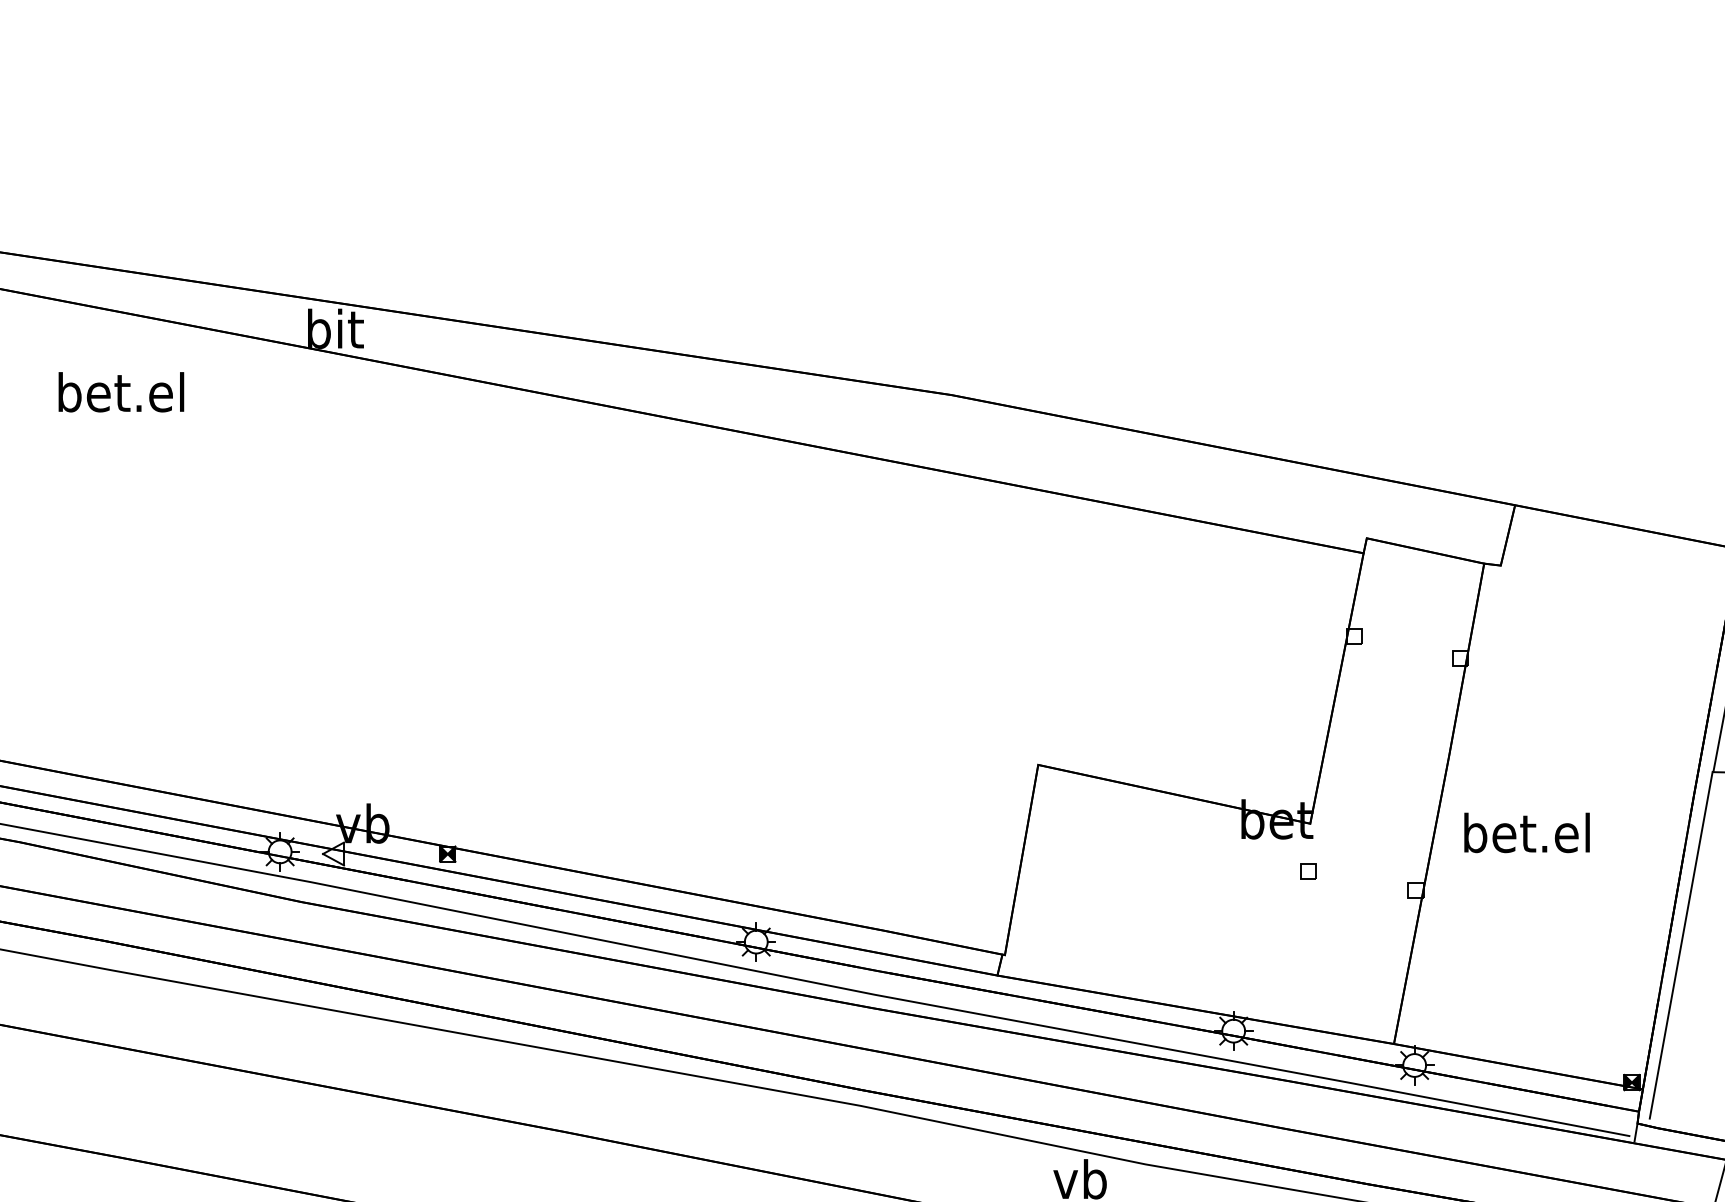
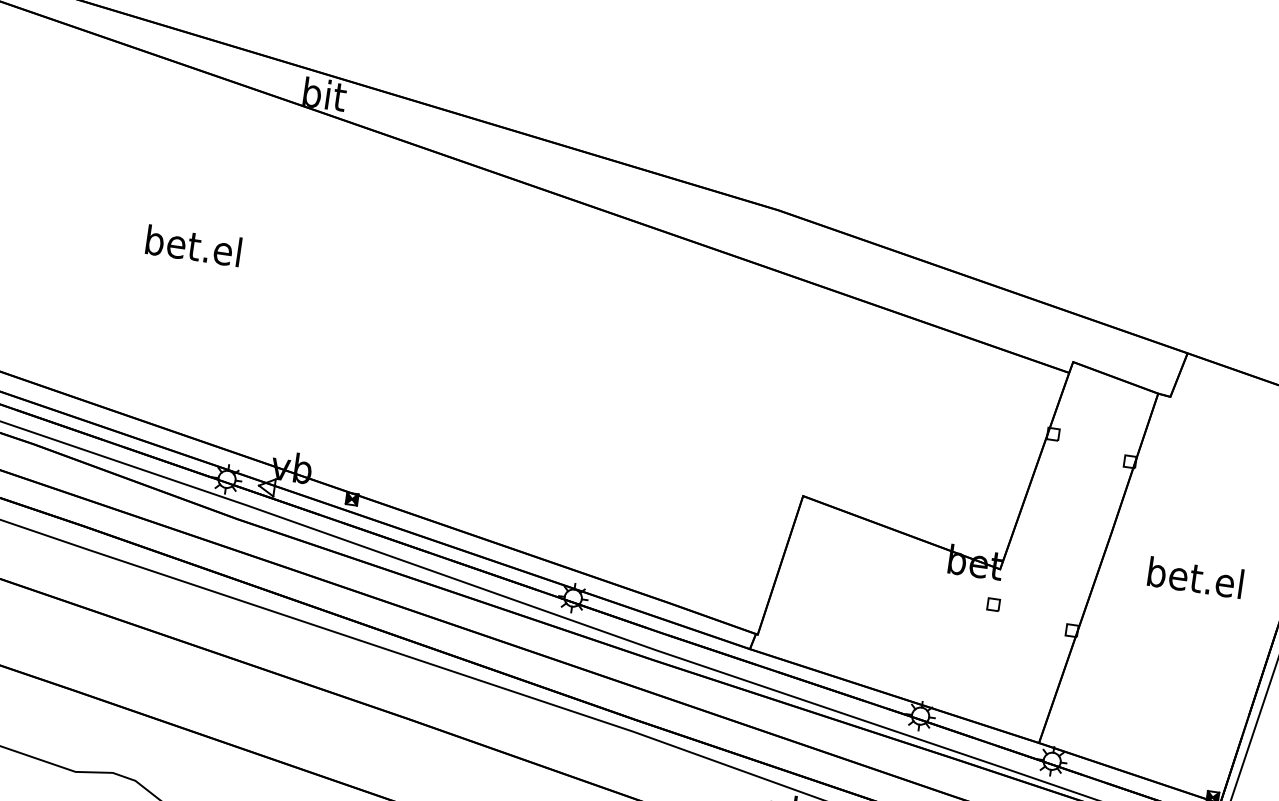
text: (121, 392) -> (193, 246), moved
text: (1526, 832) -> (1195, 577), moved

